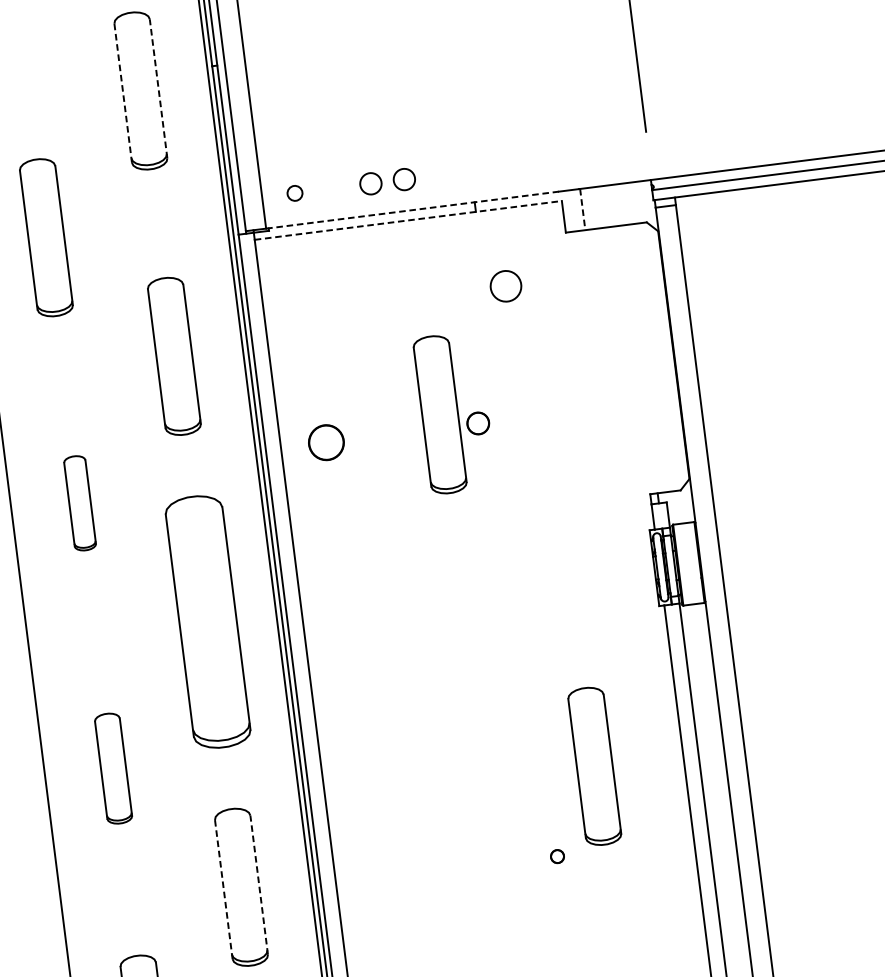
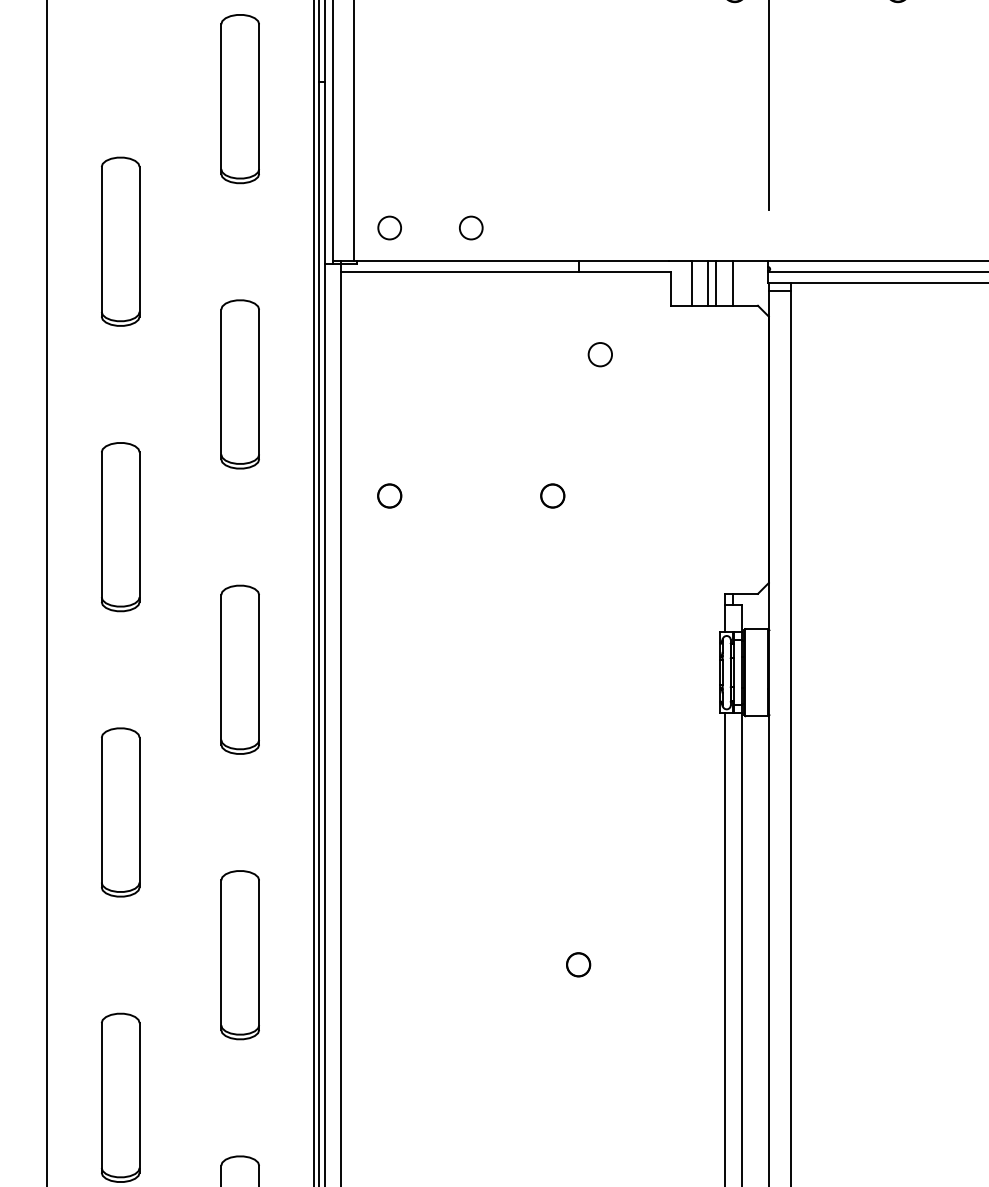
line: (158, 89) -> (259, 99), dashed -> solid
line: (123, 93) -> (221, 99), dashed -> solid
circle: (404, 179) -> (507, 227), removed
circle: (294, 192) -> (389, 227), size x1.43
line: (621, 204) -> (733, 283), added
line: (605, 206) -> (716, 283), added
line: (598, 207) -> (708, 283), added
line: (413, 210) -> (512, 261), dashed -> solid
line: (582, 210) -> (691, 284), dashed -> solid
line: (408, 220) -> (506, 271), dashed -> solid
circle: (505, 286) -> (599, 354), size x0.71
part: (440, 414) -> (513, 481), removed
circle: (326, 442) -> (389, 495), size x0.62
part: (79, 503) -> (120, 527), size x1.67
part: (207, 621) -> (239, 669), size x0.62
part: (594, 766) -> (629, 874), removed
part: (113, 768) -> (120, 812), size x1.43
circle: (557, 856) -> (578, 964), size x1.67
line: (259, 885) -> (259, 955), dashed -> solid
line: (224, 889) -> (221, 955), dashed -> solid

